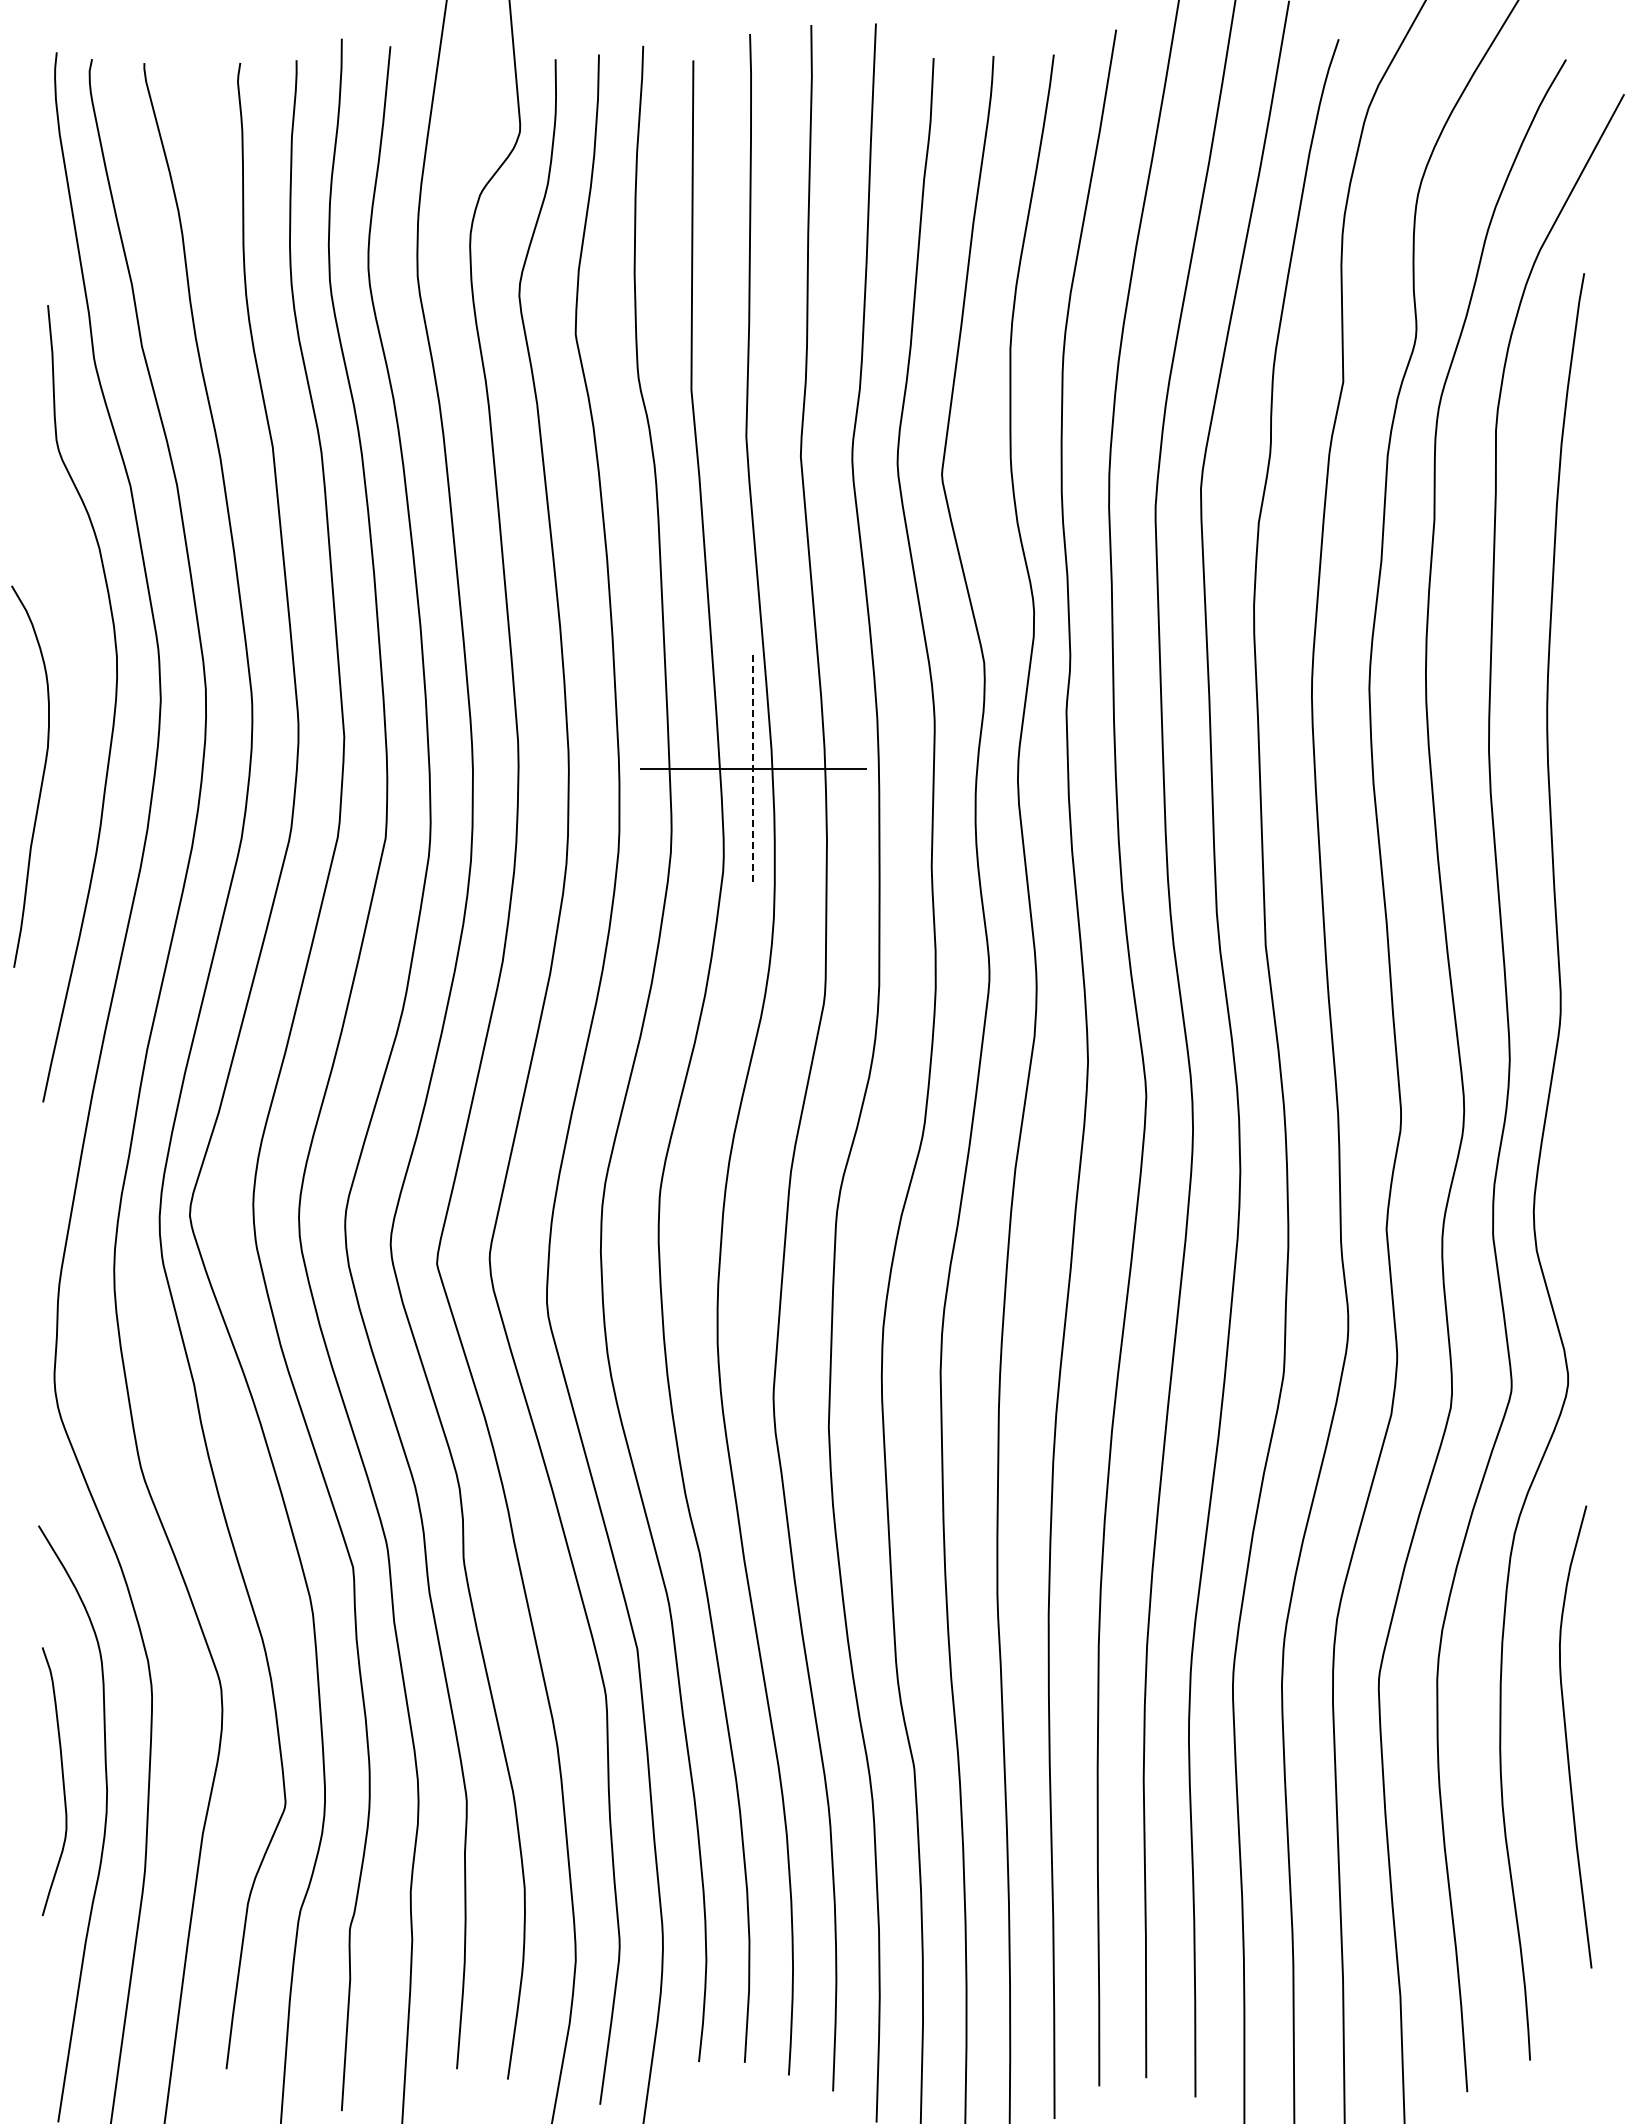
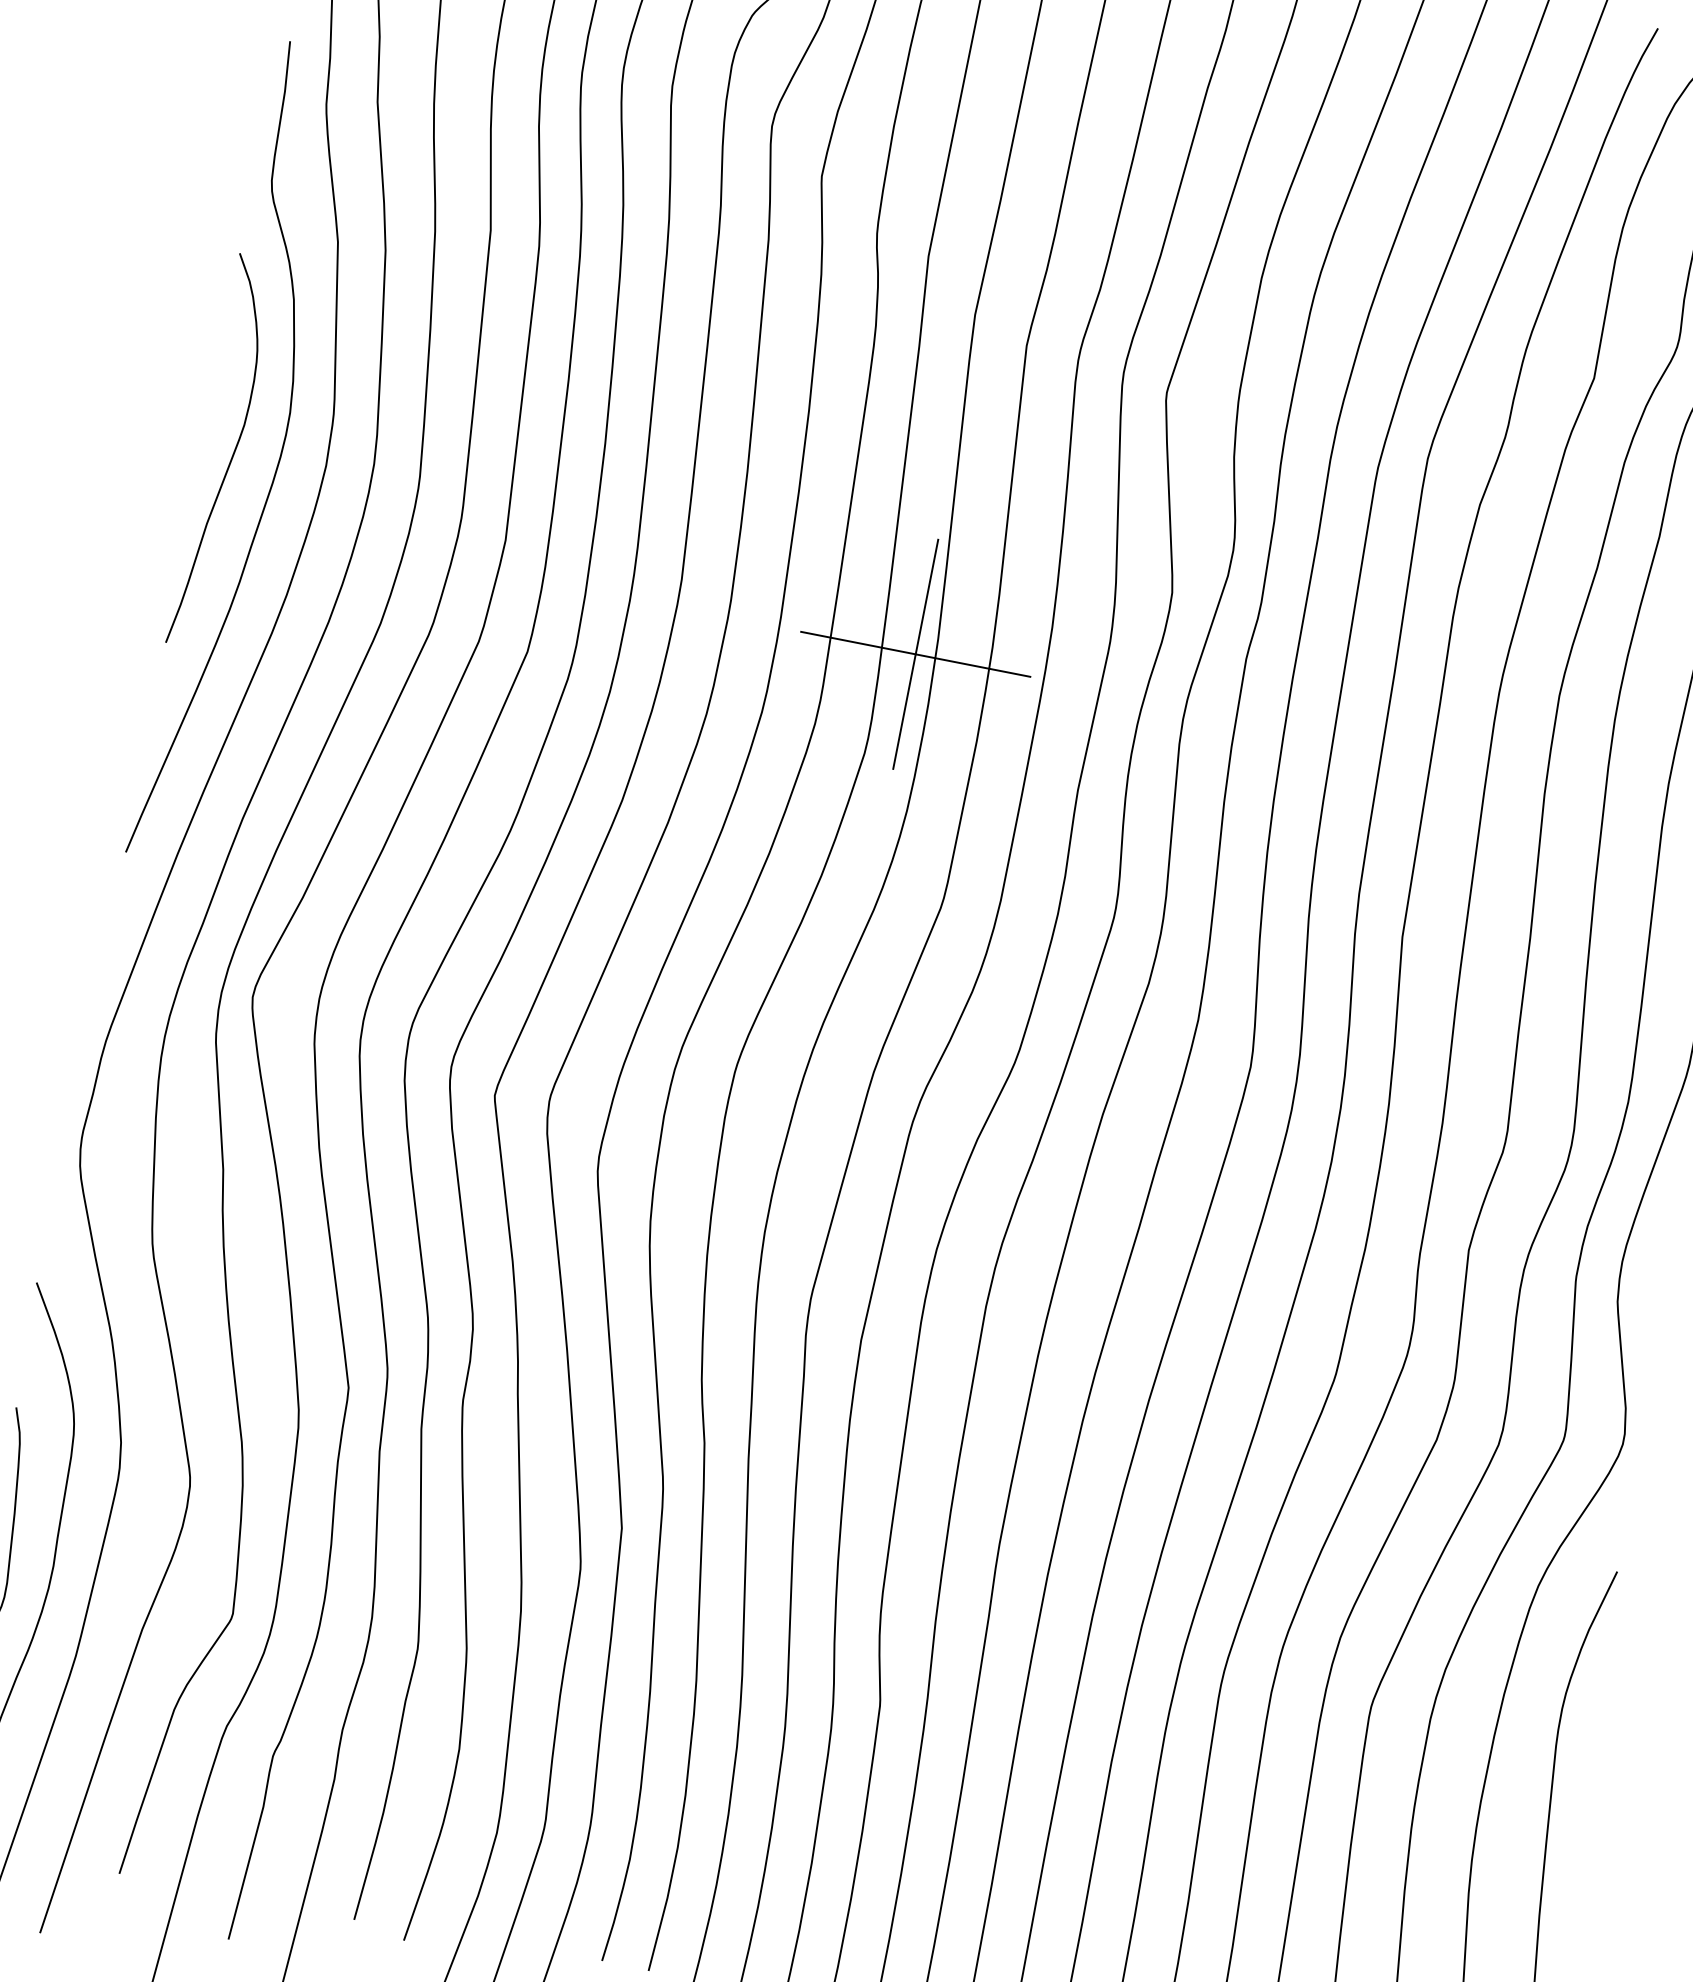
line: (753, 769) -> (915, 655), dashed -> solid
curve: (41, 779) -> (231, 456), moved

